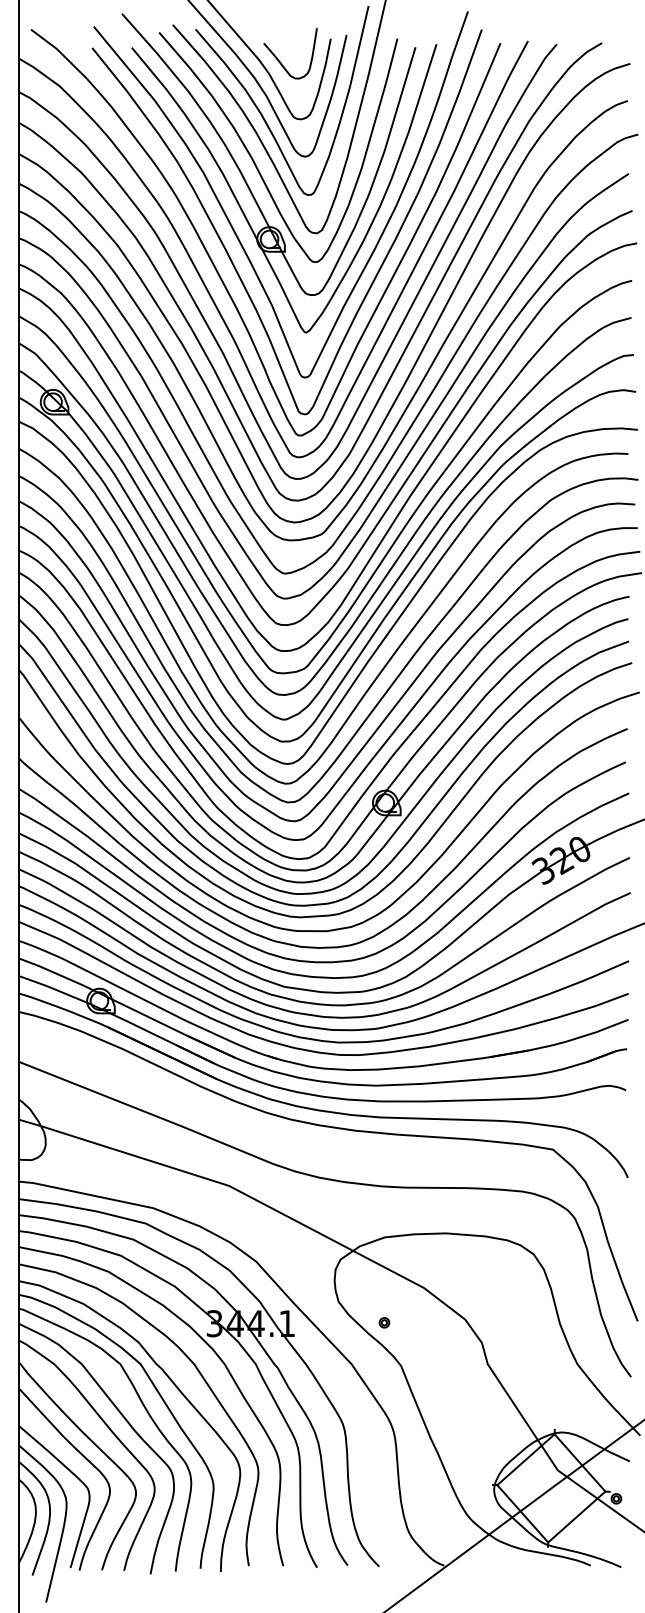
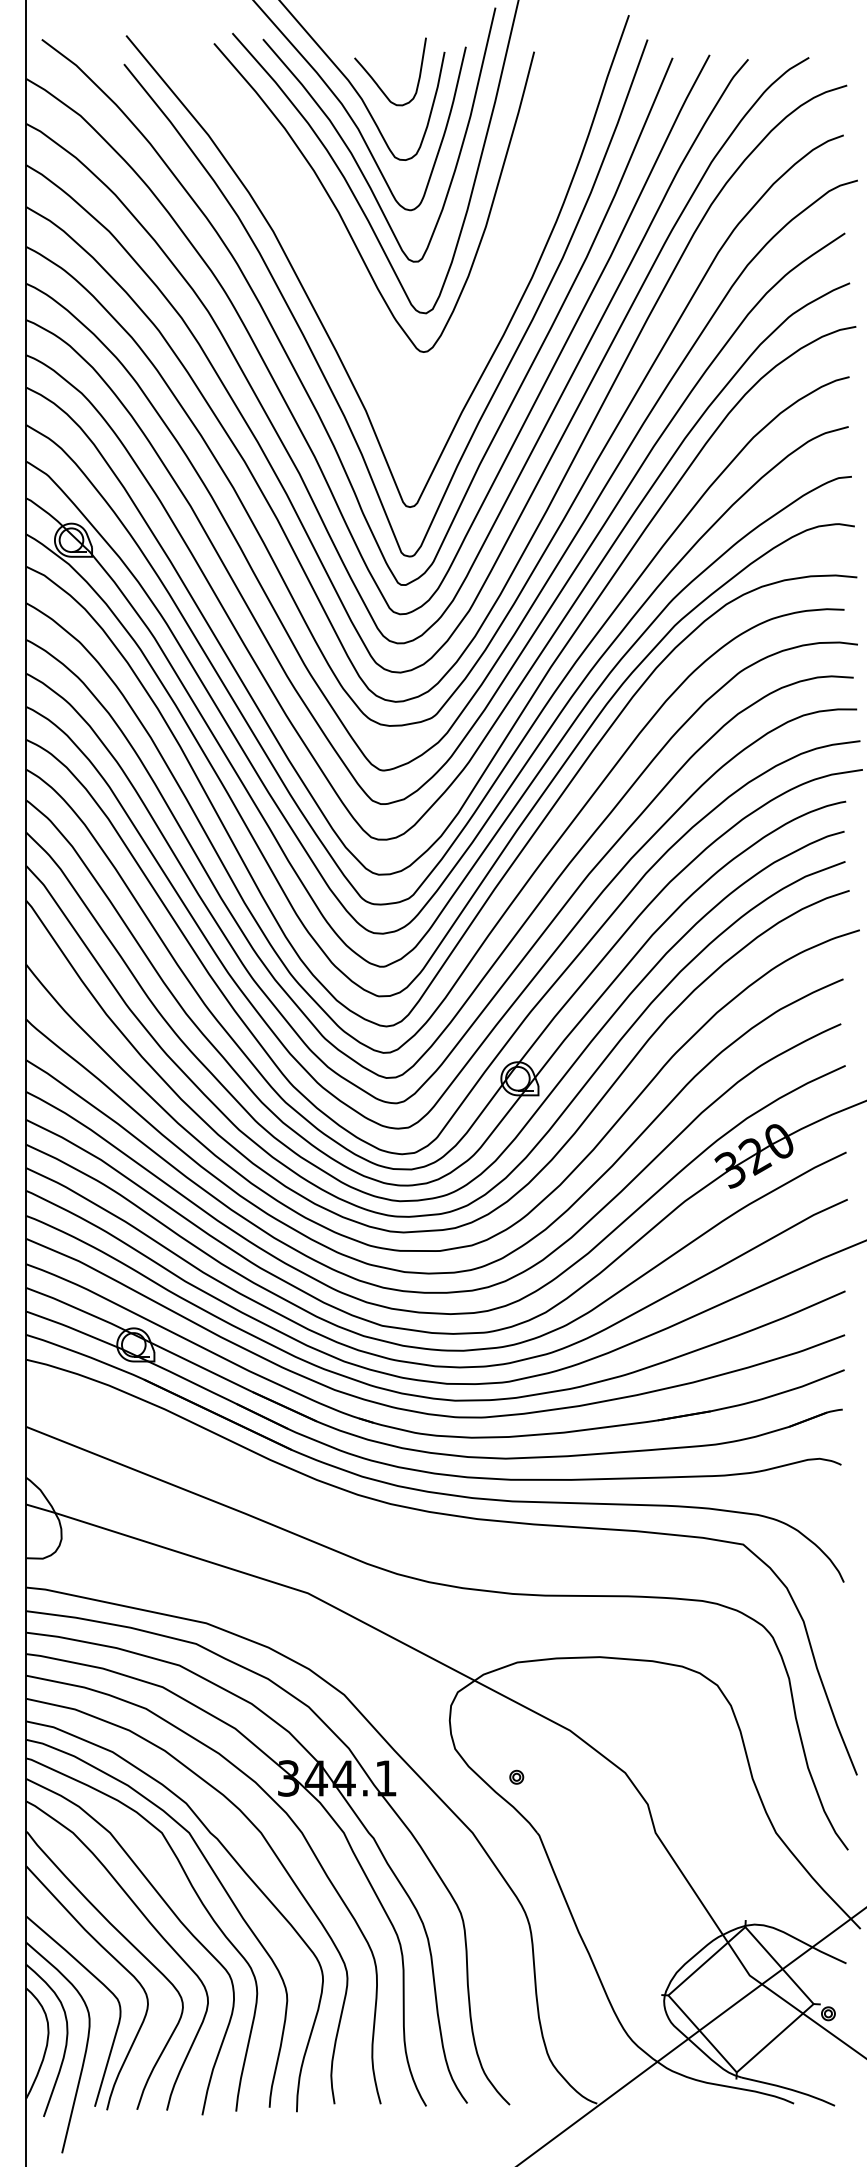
part: (249, 187) -> (335, 251), removed

